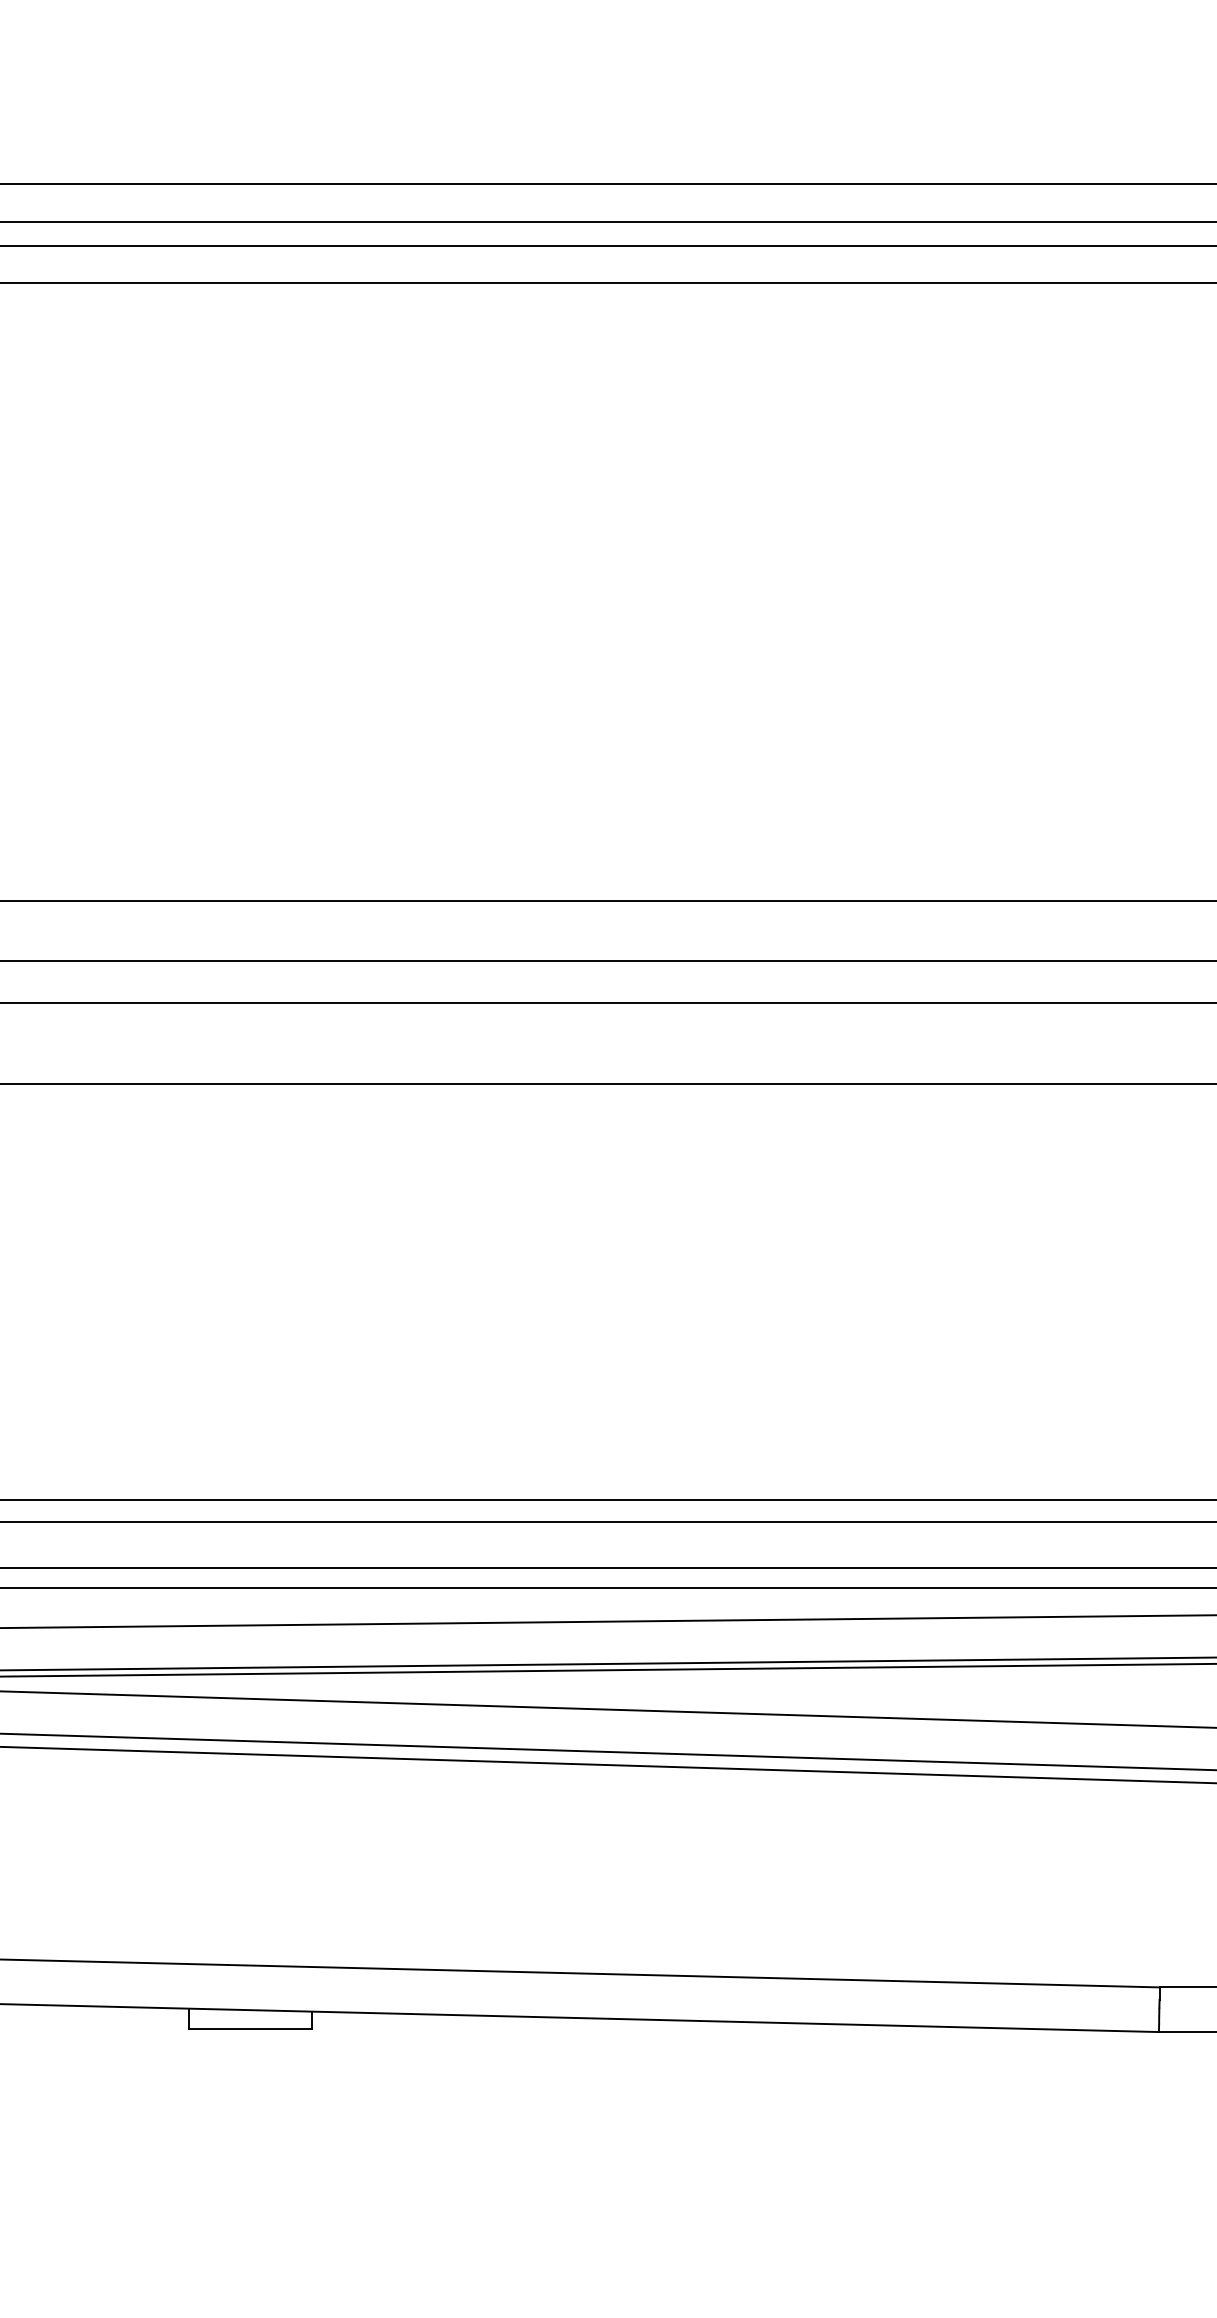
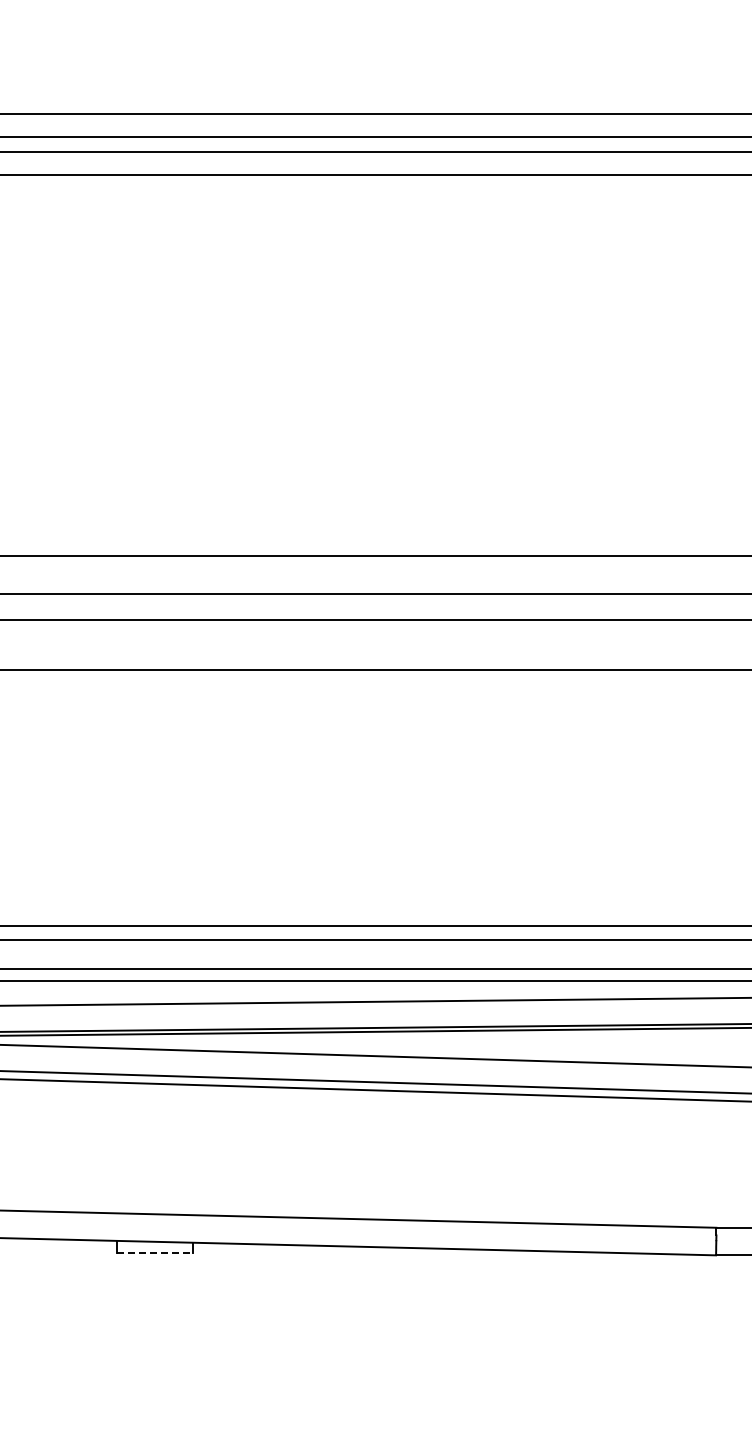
line: (249, 2029) -> (154, 1253), solid -> dashed

